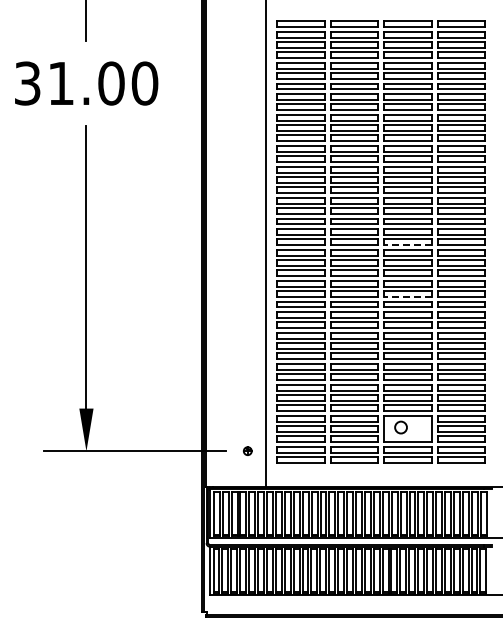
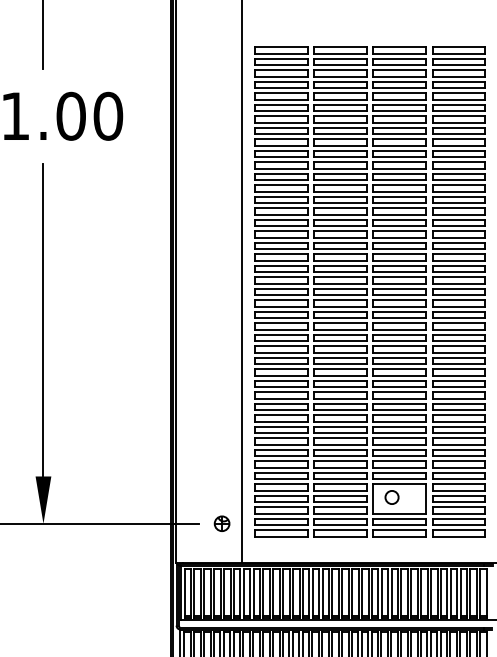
line: (407, 245) -> (399, 295), dashed -> solid
line: (407, 297) -> (399, 353), dashed -> solid
part: (247, 450) -> (221, 522), size x1.67

